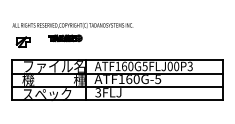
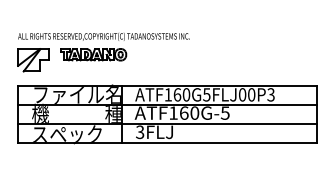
part: (65, 38) -> (93, 54), size x1.43
part: (23, 42) -> (33, 60), size x1.67

